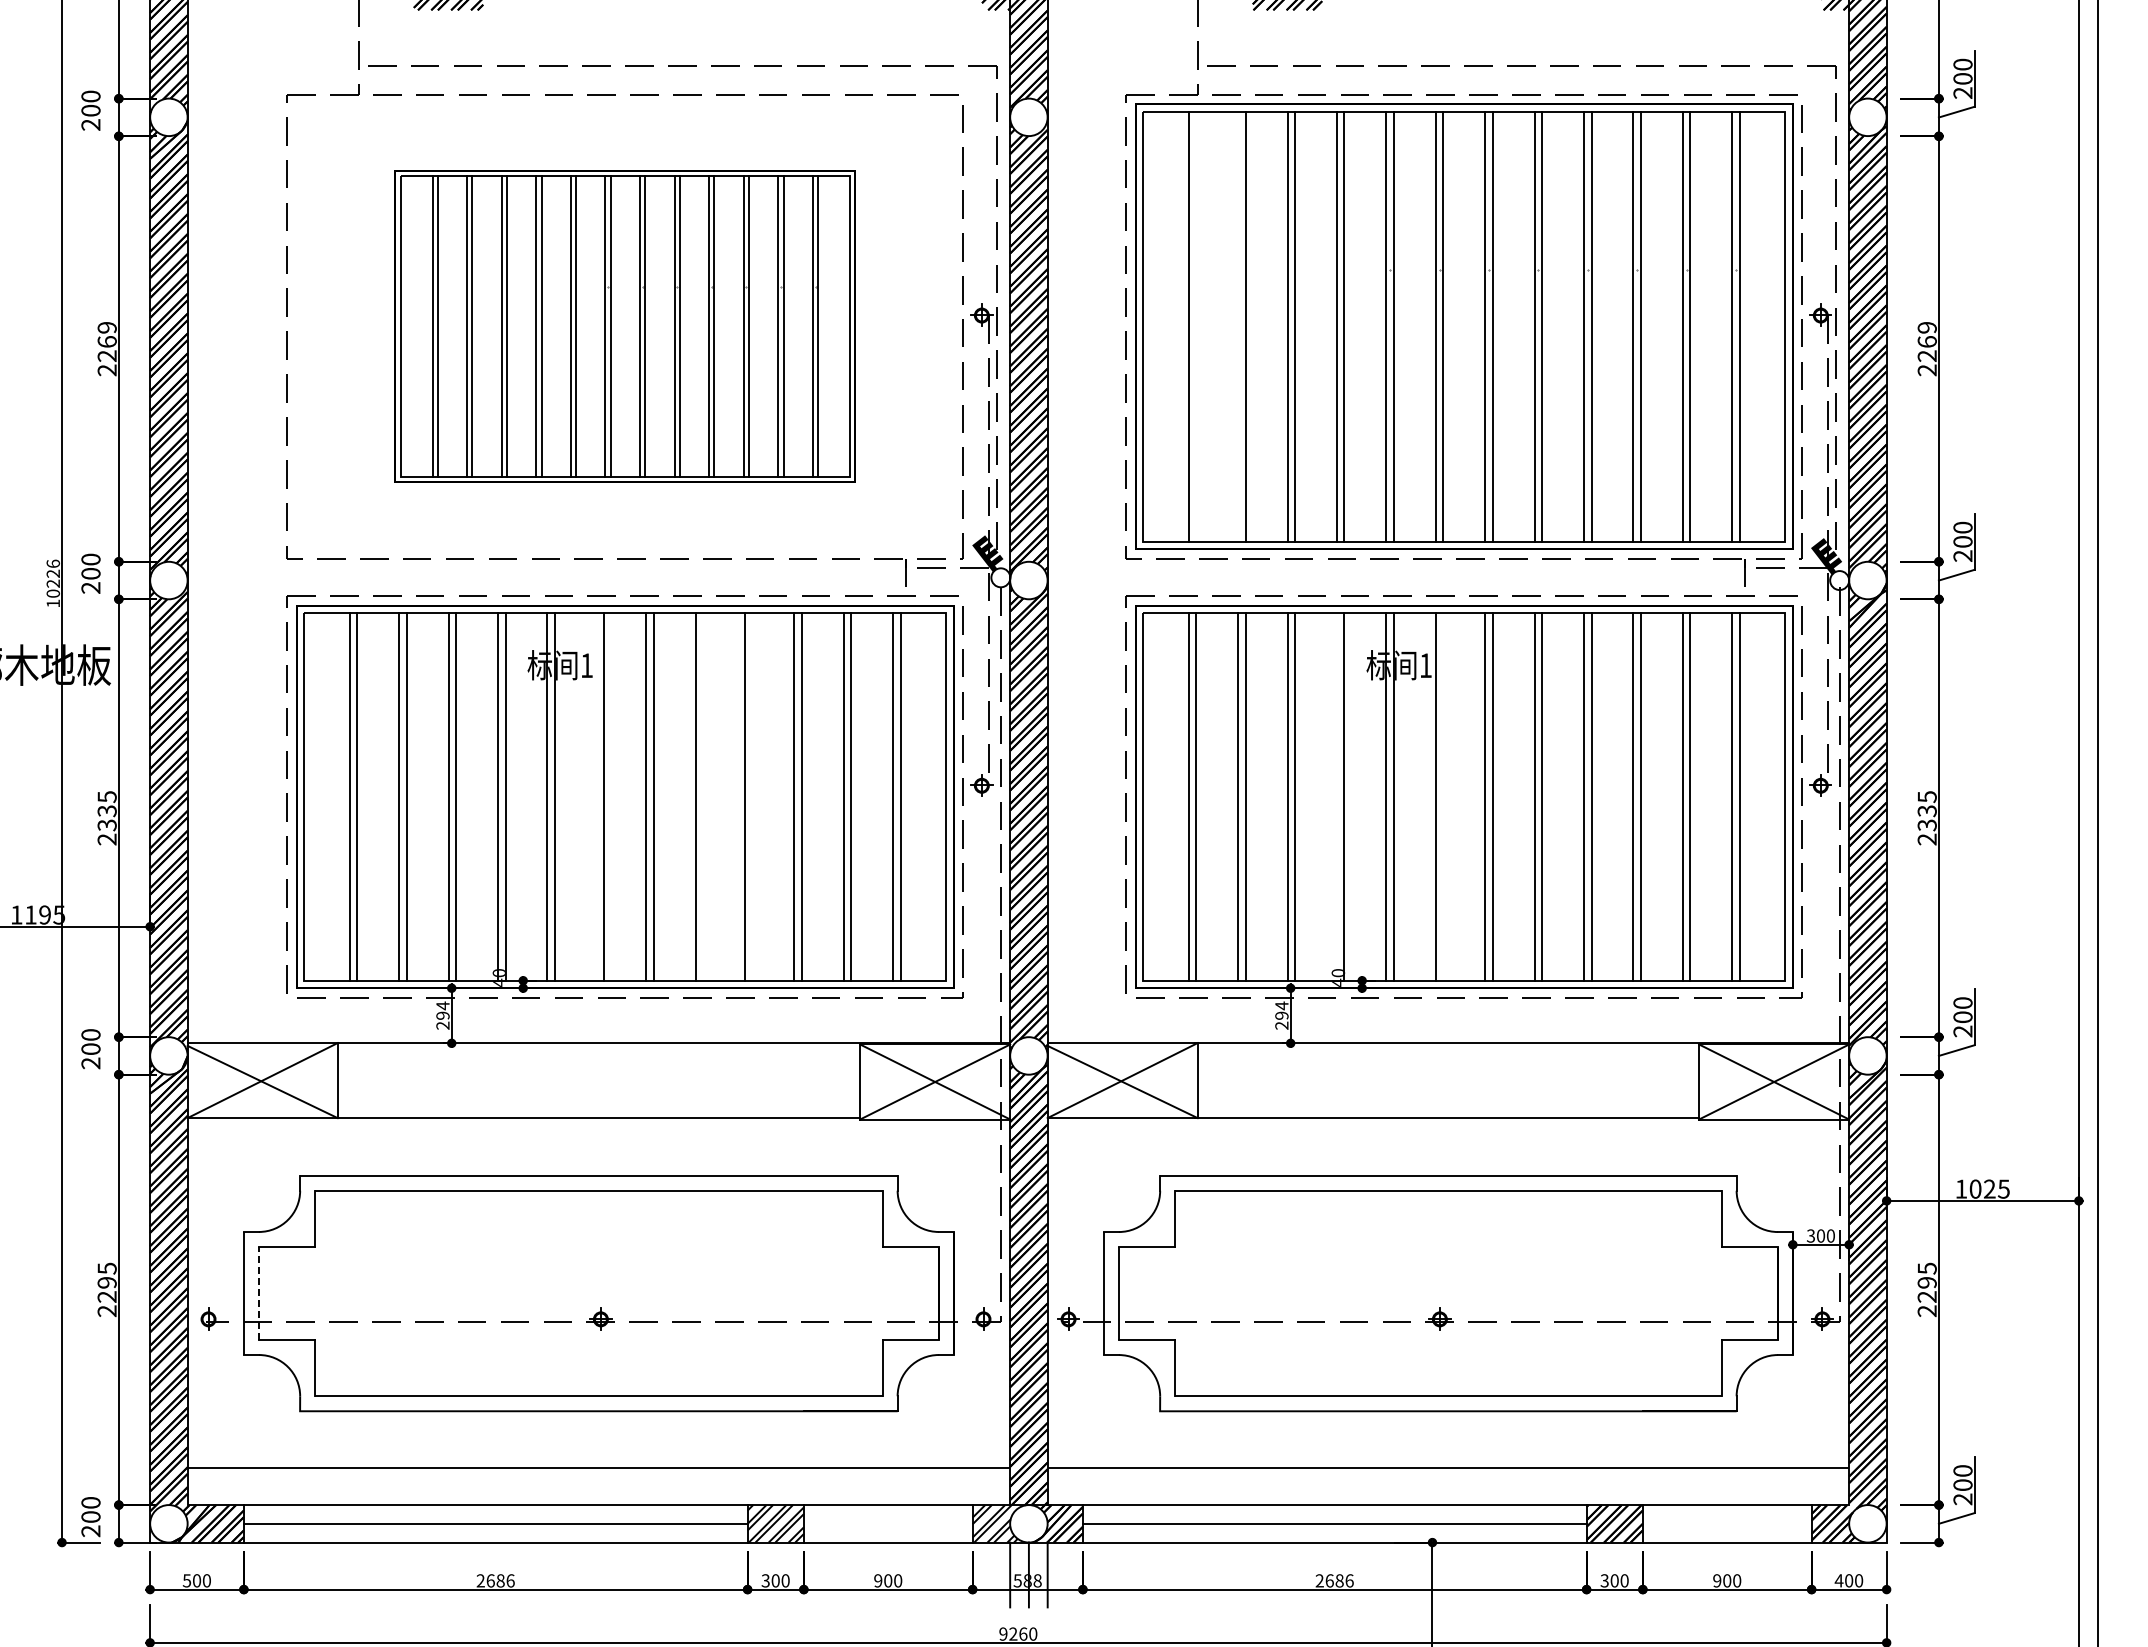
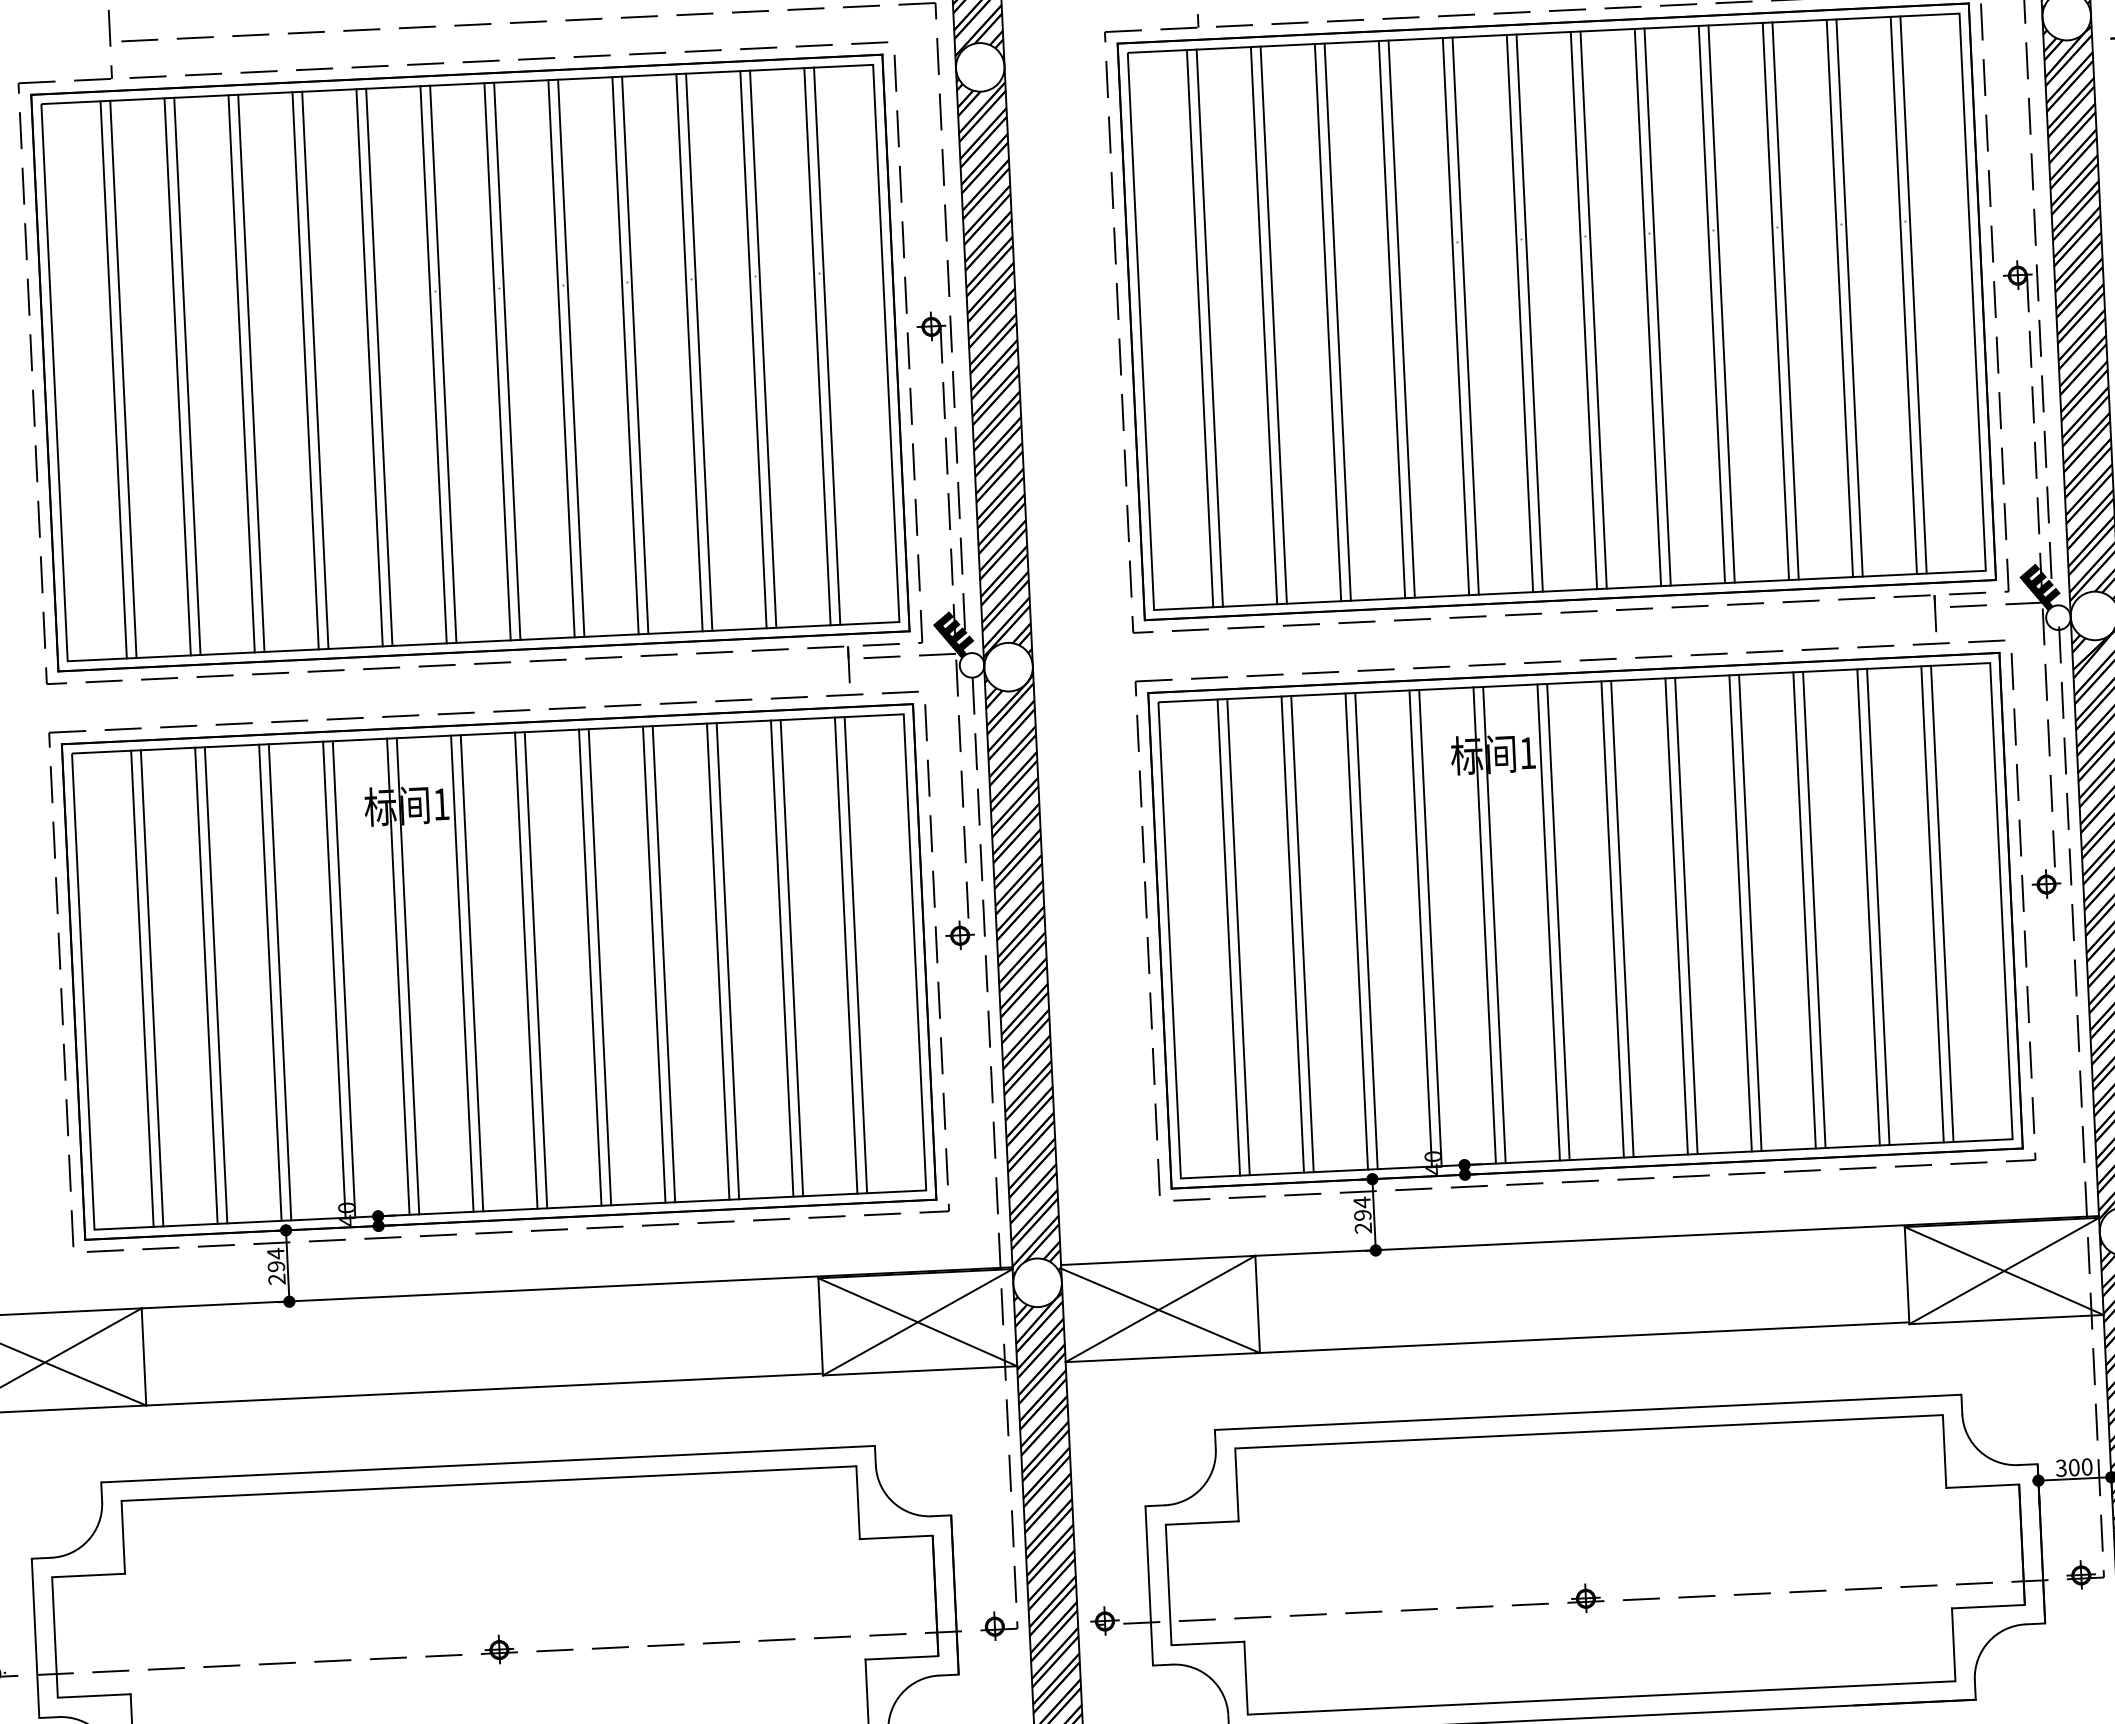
part: (625, 326) -> (470, 362), size x1.43
line: (1196, 326) -> (1210, 327), added
line: (1238, 326) -> (1264, 325), added
line: (596, 796) -> (461, 973), added
line: (703, 796) -> (600, 966), added
line: (752, 796) -> (663, 963), added
line: (1336, 796) -> (1420, 928), added
line: (1443, 796) -> (1558, 921), added
line: (258, 1293) -> (54, 1637), dashed -> solid

